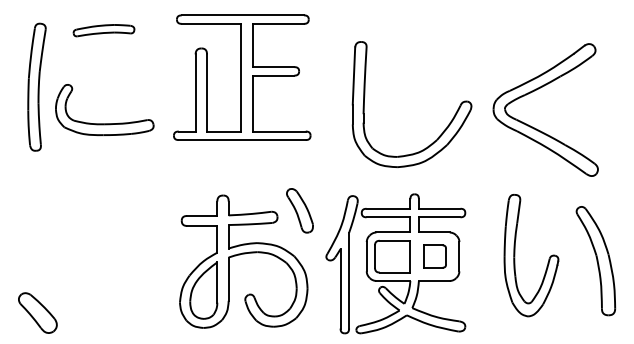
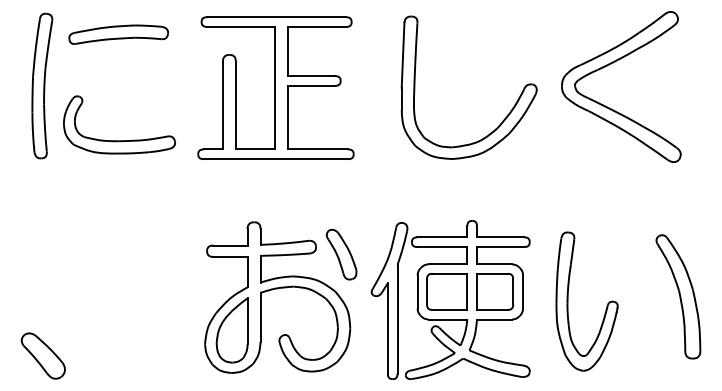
part: (103, 30) -> (118, 34), size x1.43
part: (37, 86) -> (42, 85), moved
part: (537, 90) -> (611, 64), moved
part: (444, 128) -> (506, 115), moved
part: (299, 210) -> (341, 254), moved
part: (515, 255) -> (568, 301), moved
part: (435, 256) -> (495, 291), size x1.43

